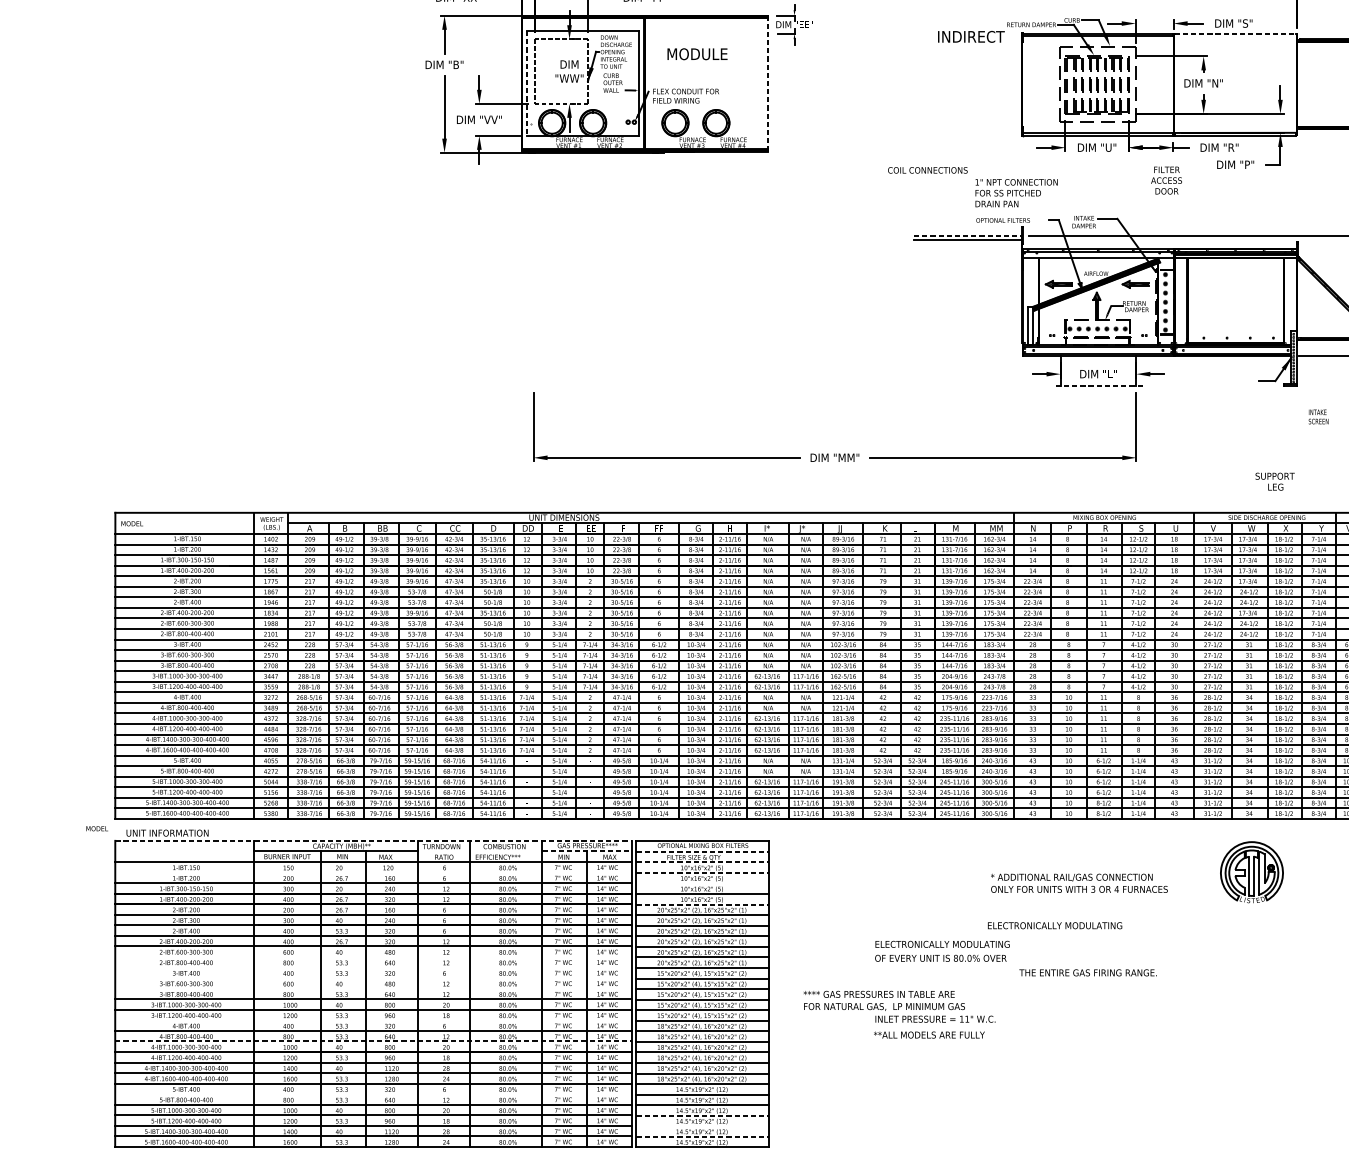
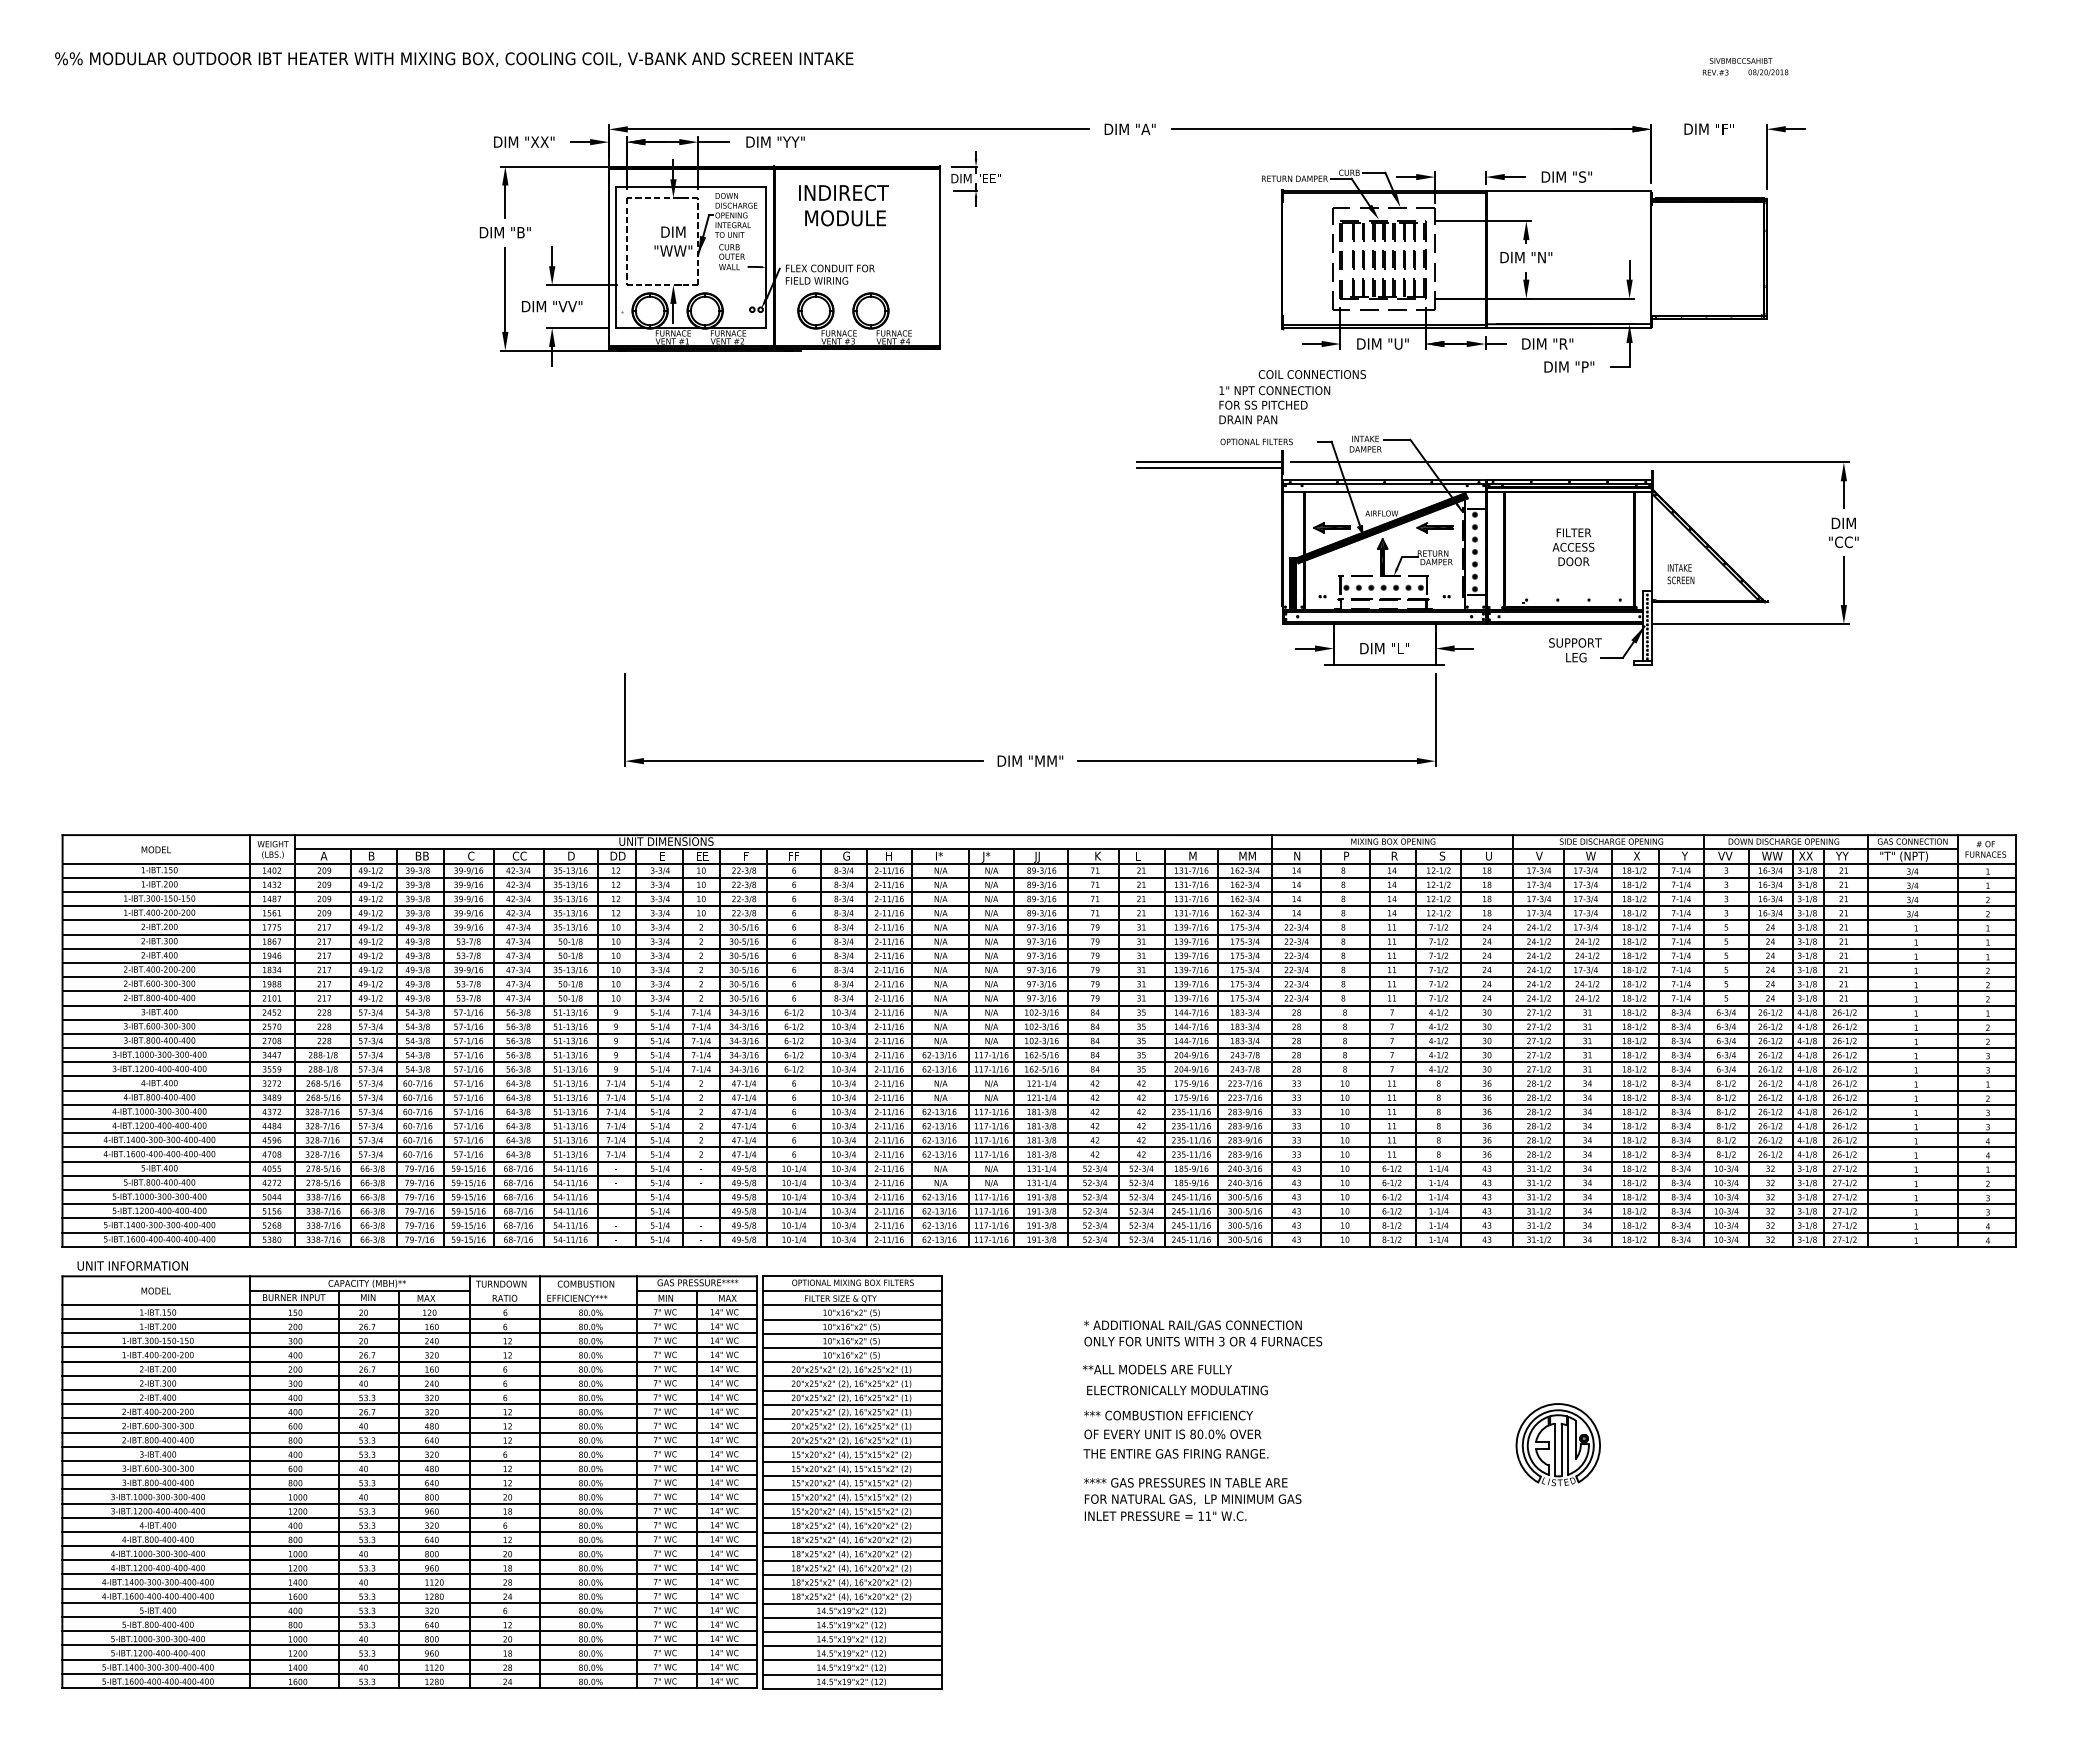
line: (1235, 33) -> (1569, 190), dashed -> solid
text: (971, 37) -> (843, 193), moved
line: (527, 83) -> (616, 257), dashed -> solid
line: (767, 84) -> (939, 258), dashed -> solid
text: (927, 170) -> (1311, 374), moved
text: (1166, 180) -> (1573, 547), moved
line: (968, 235) -> (1209, 462), dashed -> solid
hatch: (1029, 325) -> (1292, 583), added
line: (1098, 385) -> (1384, 664), dashed -> solid
text: (1318, 417) -> (1680, 574), moved
text: (1275, 481) -> (1575, 650), moved
text: (131, 523) -> (155, 849), moved
text: (96, 828) -> (155, 1290), moved
line: (374, 840) -> (410, 1276), dashed -> solid
line: (587, 851) -> (697, 1290), dashed -> solid
line: (703, 852) -> (853, 1291), dashed -> solid
line: (703, 862) -> (853, 1305), dashed -> solid
line: (373, 872) -> (409, 1318), added
line: (703, 872) -> (853, 1319), dashed -> solid
part: (1251, 872) -> (1557, 1444), moved
line: (702, 883) -> (852, 1333), added
text: (1079, 883) -> (1203, 1333), moved
line: (703, 904) -> (853, 1362), dashed -> solid
text: (1055, 925) -> (1177, 1390), moved
text: (942, 944) -> (1174, 1415), ELECTRONICALLY MODULATING -> *** COMBUSTION EFFICIENCY
line: (373, 956) -> (409, 1432), added
line: (373, 967) -> (409, 1446), added
text: (1087, 972) -> (1175, 1453), moved
line: (373, 977) -> (409, 1460), added
line: (373, 988) -> (409, 1475), added
text: (884, 1000) -> (1192, 1491), moved
line: (373, 1020) -> (409, 1517), added
text: (929, 1035) -> (1157, 1369), moved
line: (374, 1041) -> (410, 1546), dashed -> solid
line: (373, 1094) -> (409, 1617), added
line: (703, 1116) -> (853, 1646), dashed -> solid
line: (702, 1126) -> (852, 1660), added
line: (703, 1136) -> (853, 1674), dashed -> solid

